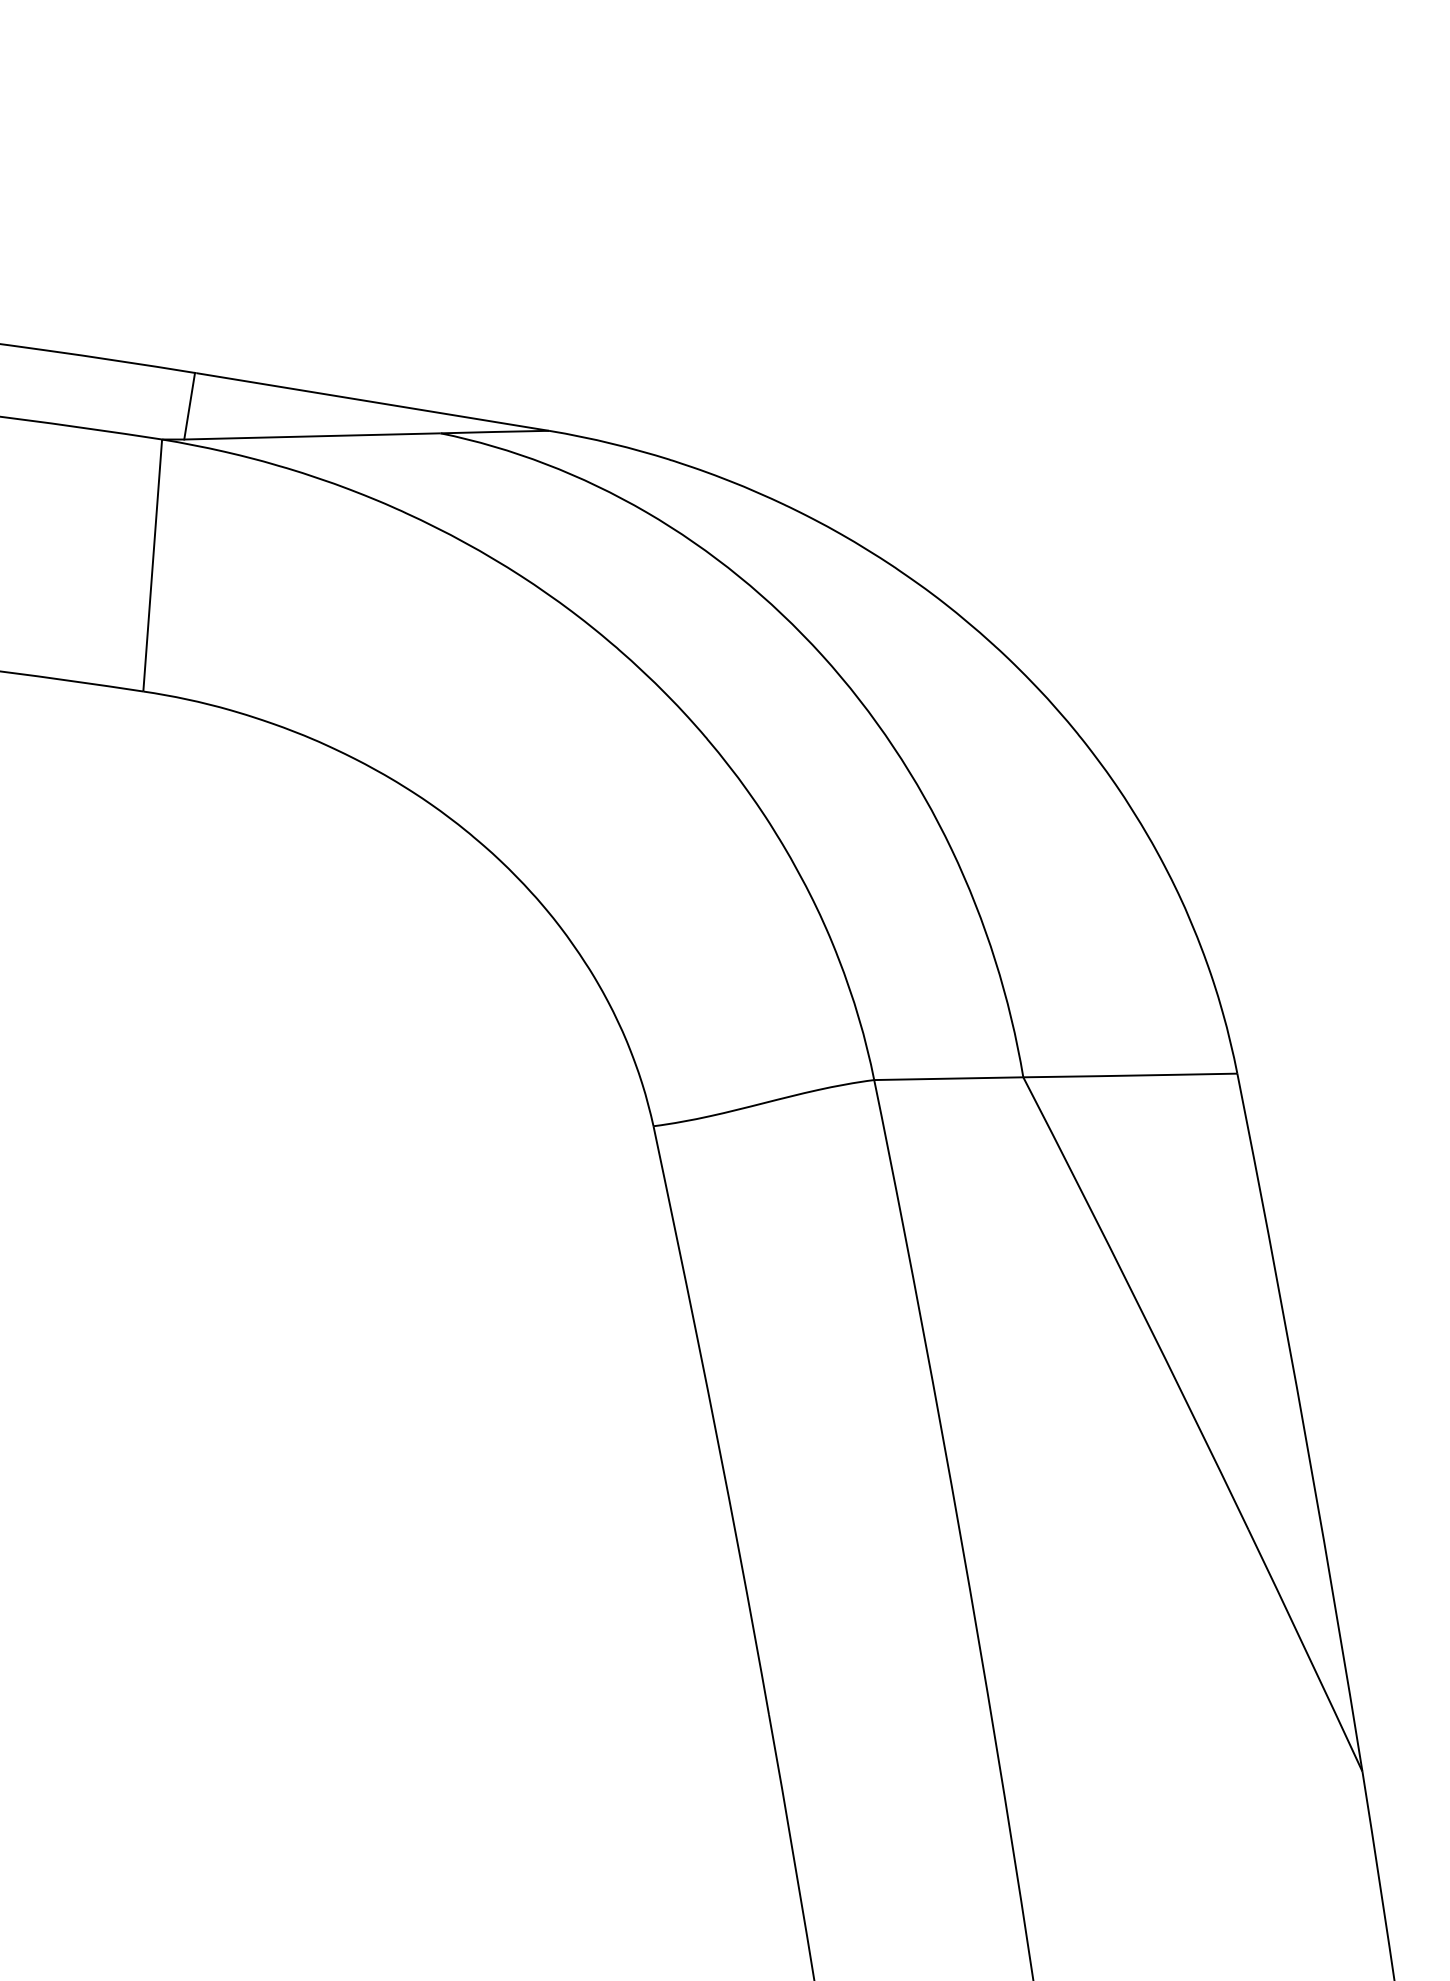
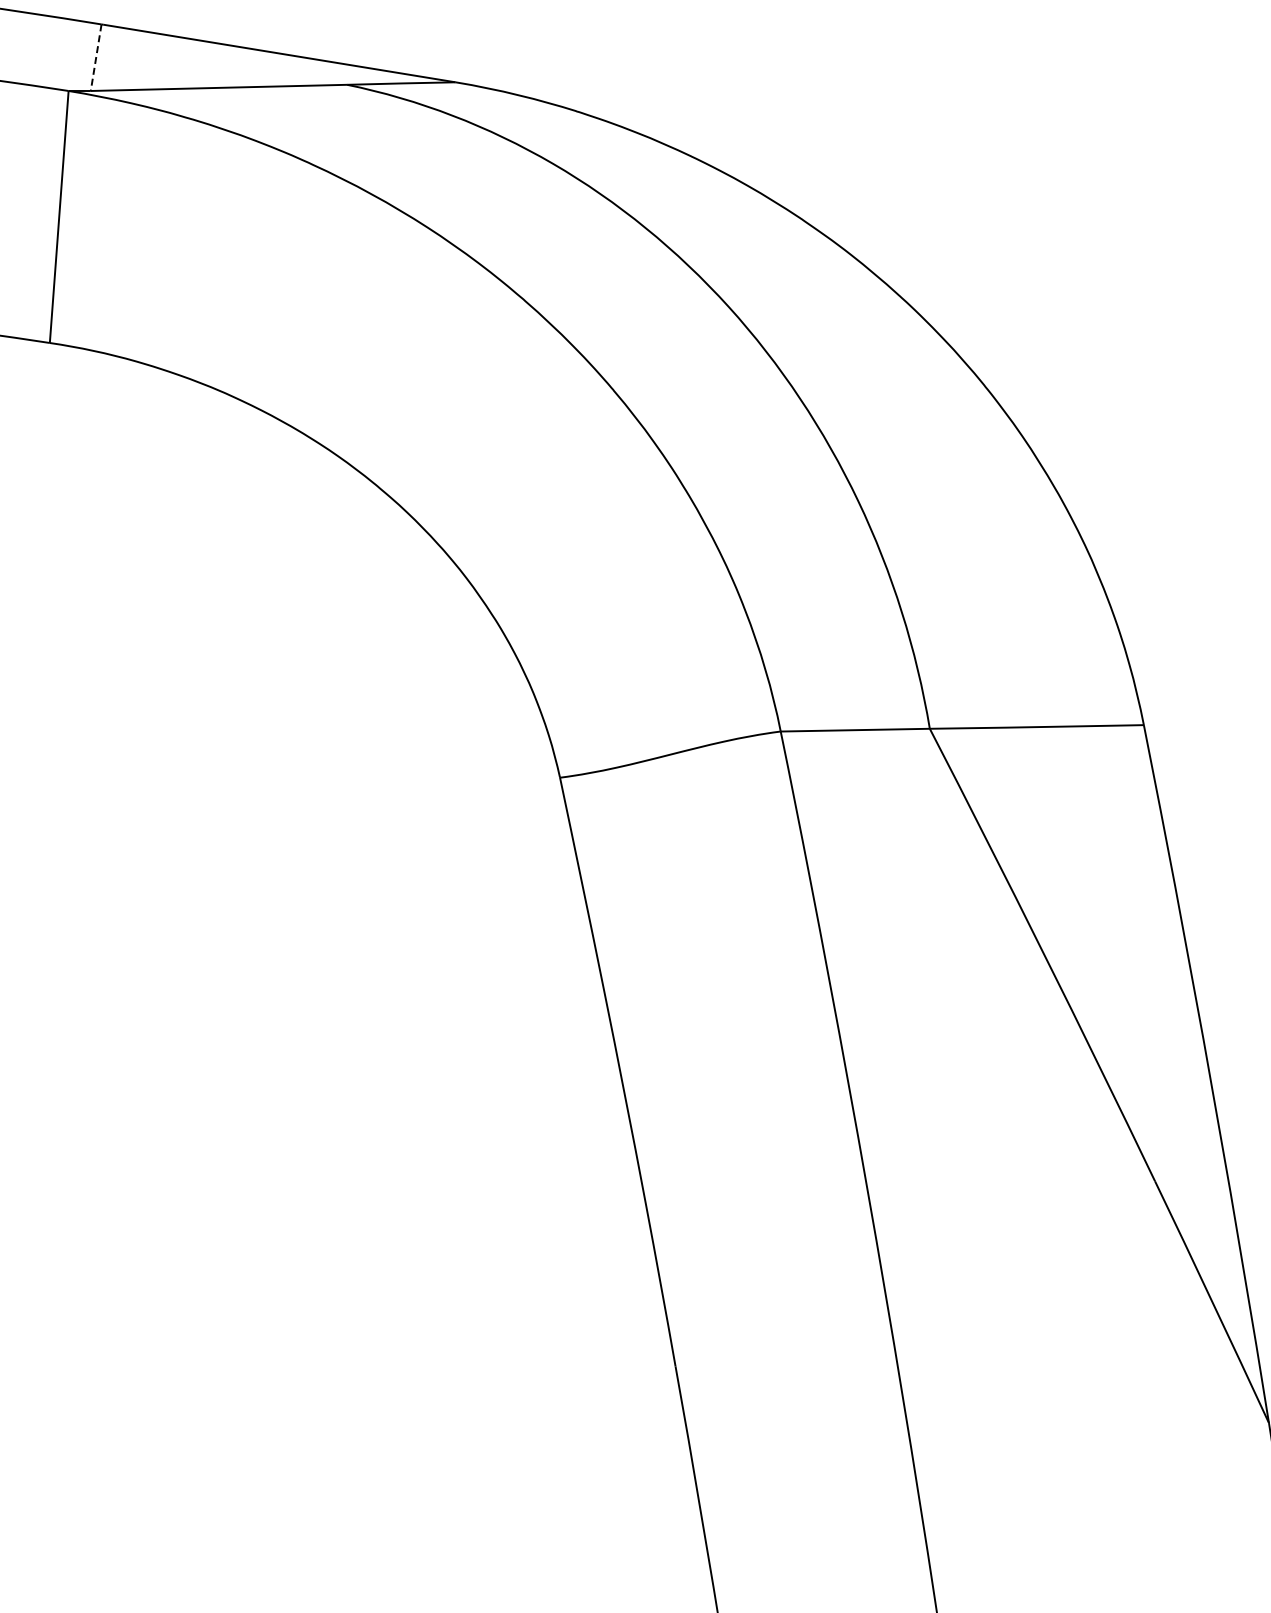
line: (189, 406) -> (96, 57), solid -> dashed

